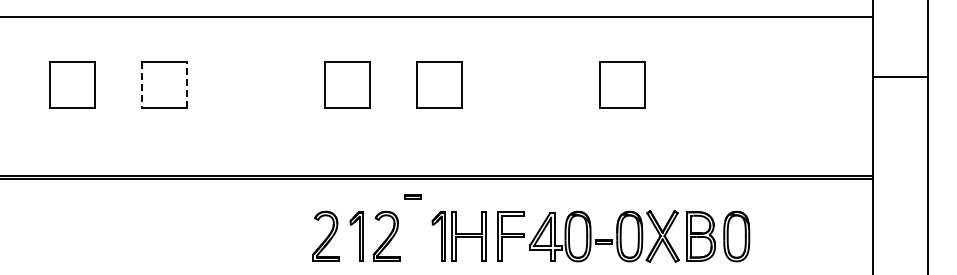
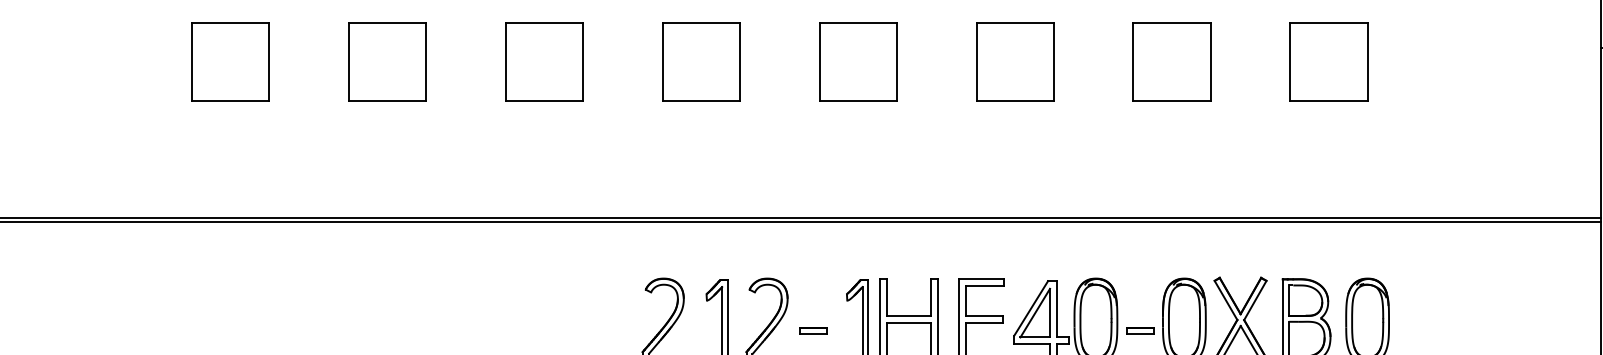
part: (255, 84) -> (543, 60), added
part: (530, 84) -> (1014, 60), added
part: (714, 84) -> (1329, 60), added
line: (141, 85) -> (348, 62), dashed -> solid
line: (186, 85) -> (425, 62), dashed -> solid
part: (412, 196) -> (812, 329), moved

